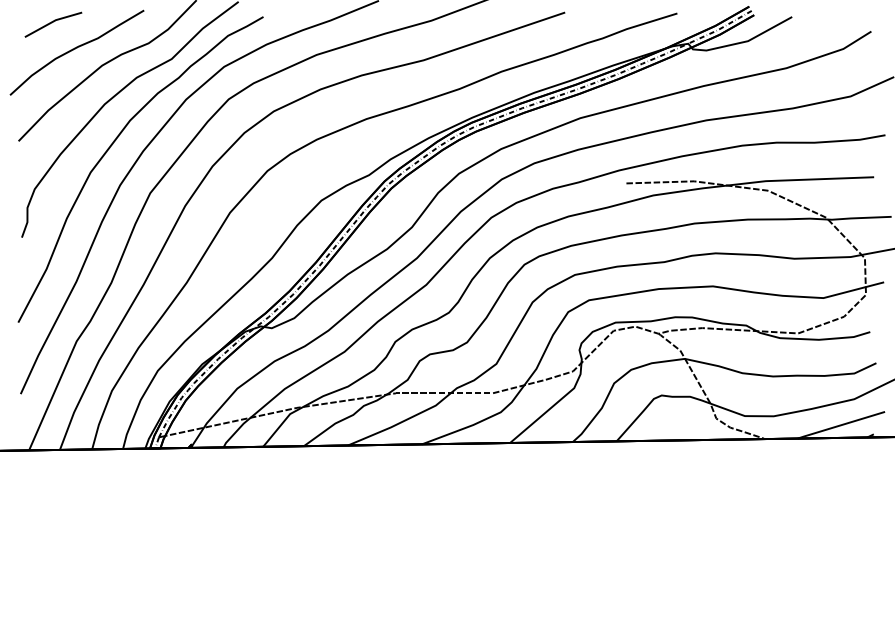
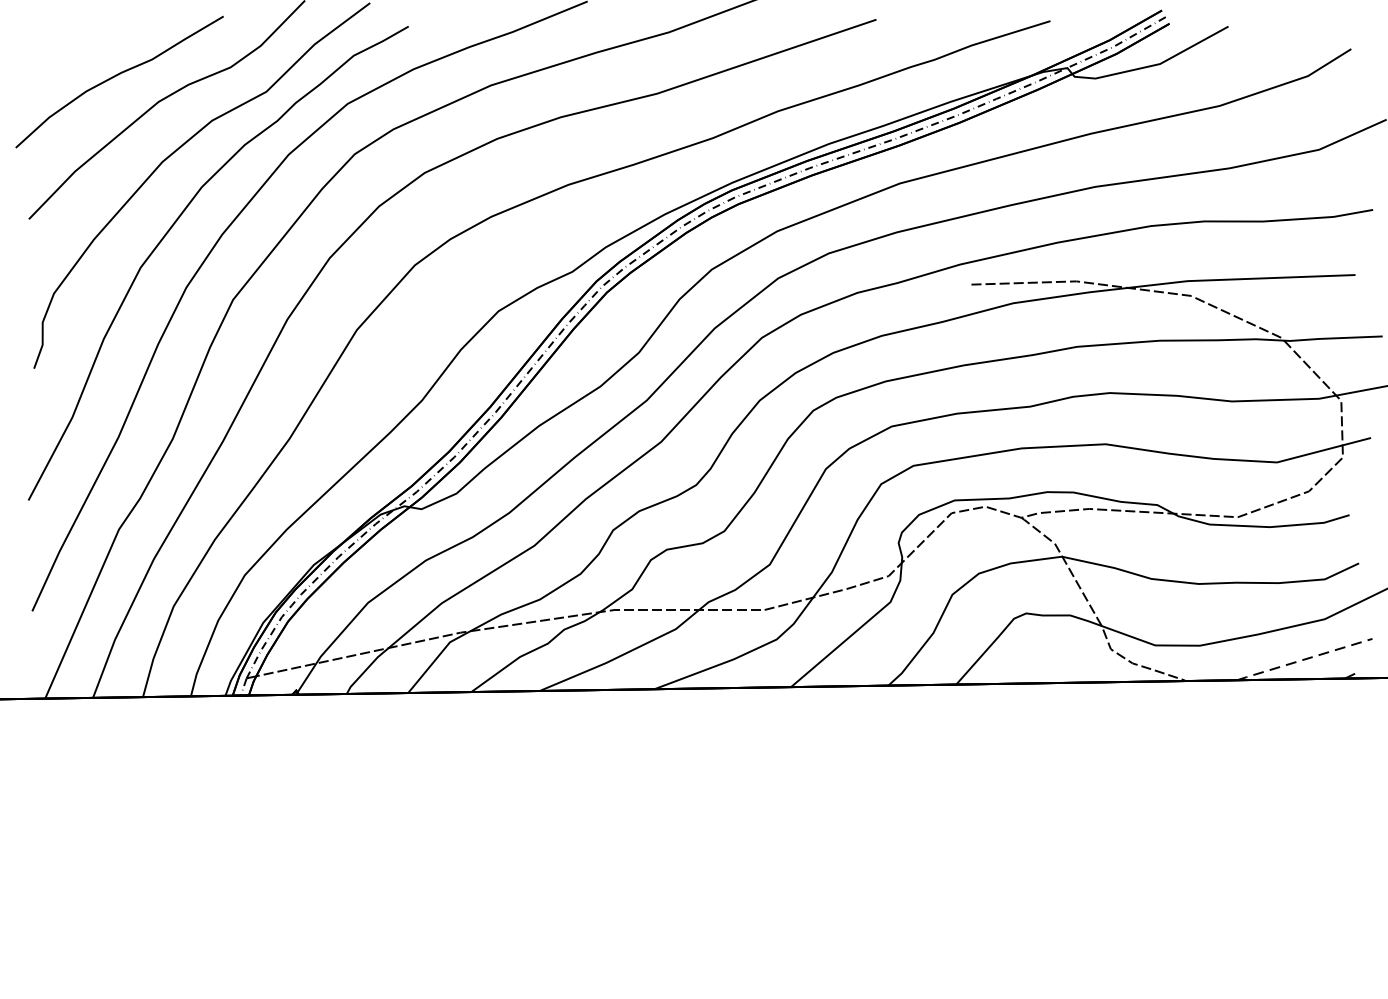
line: (52, 23) -> (81, 36), removed
line: (841, 425) -> (1304, 659), solid -> dashed

